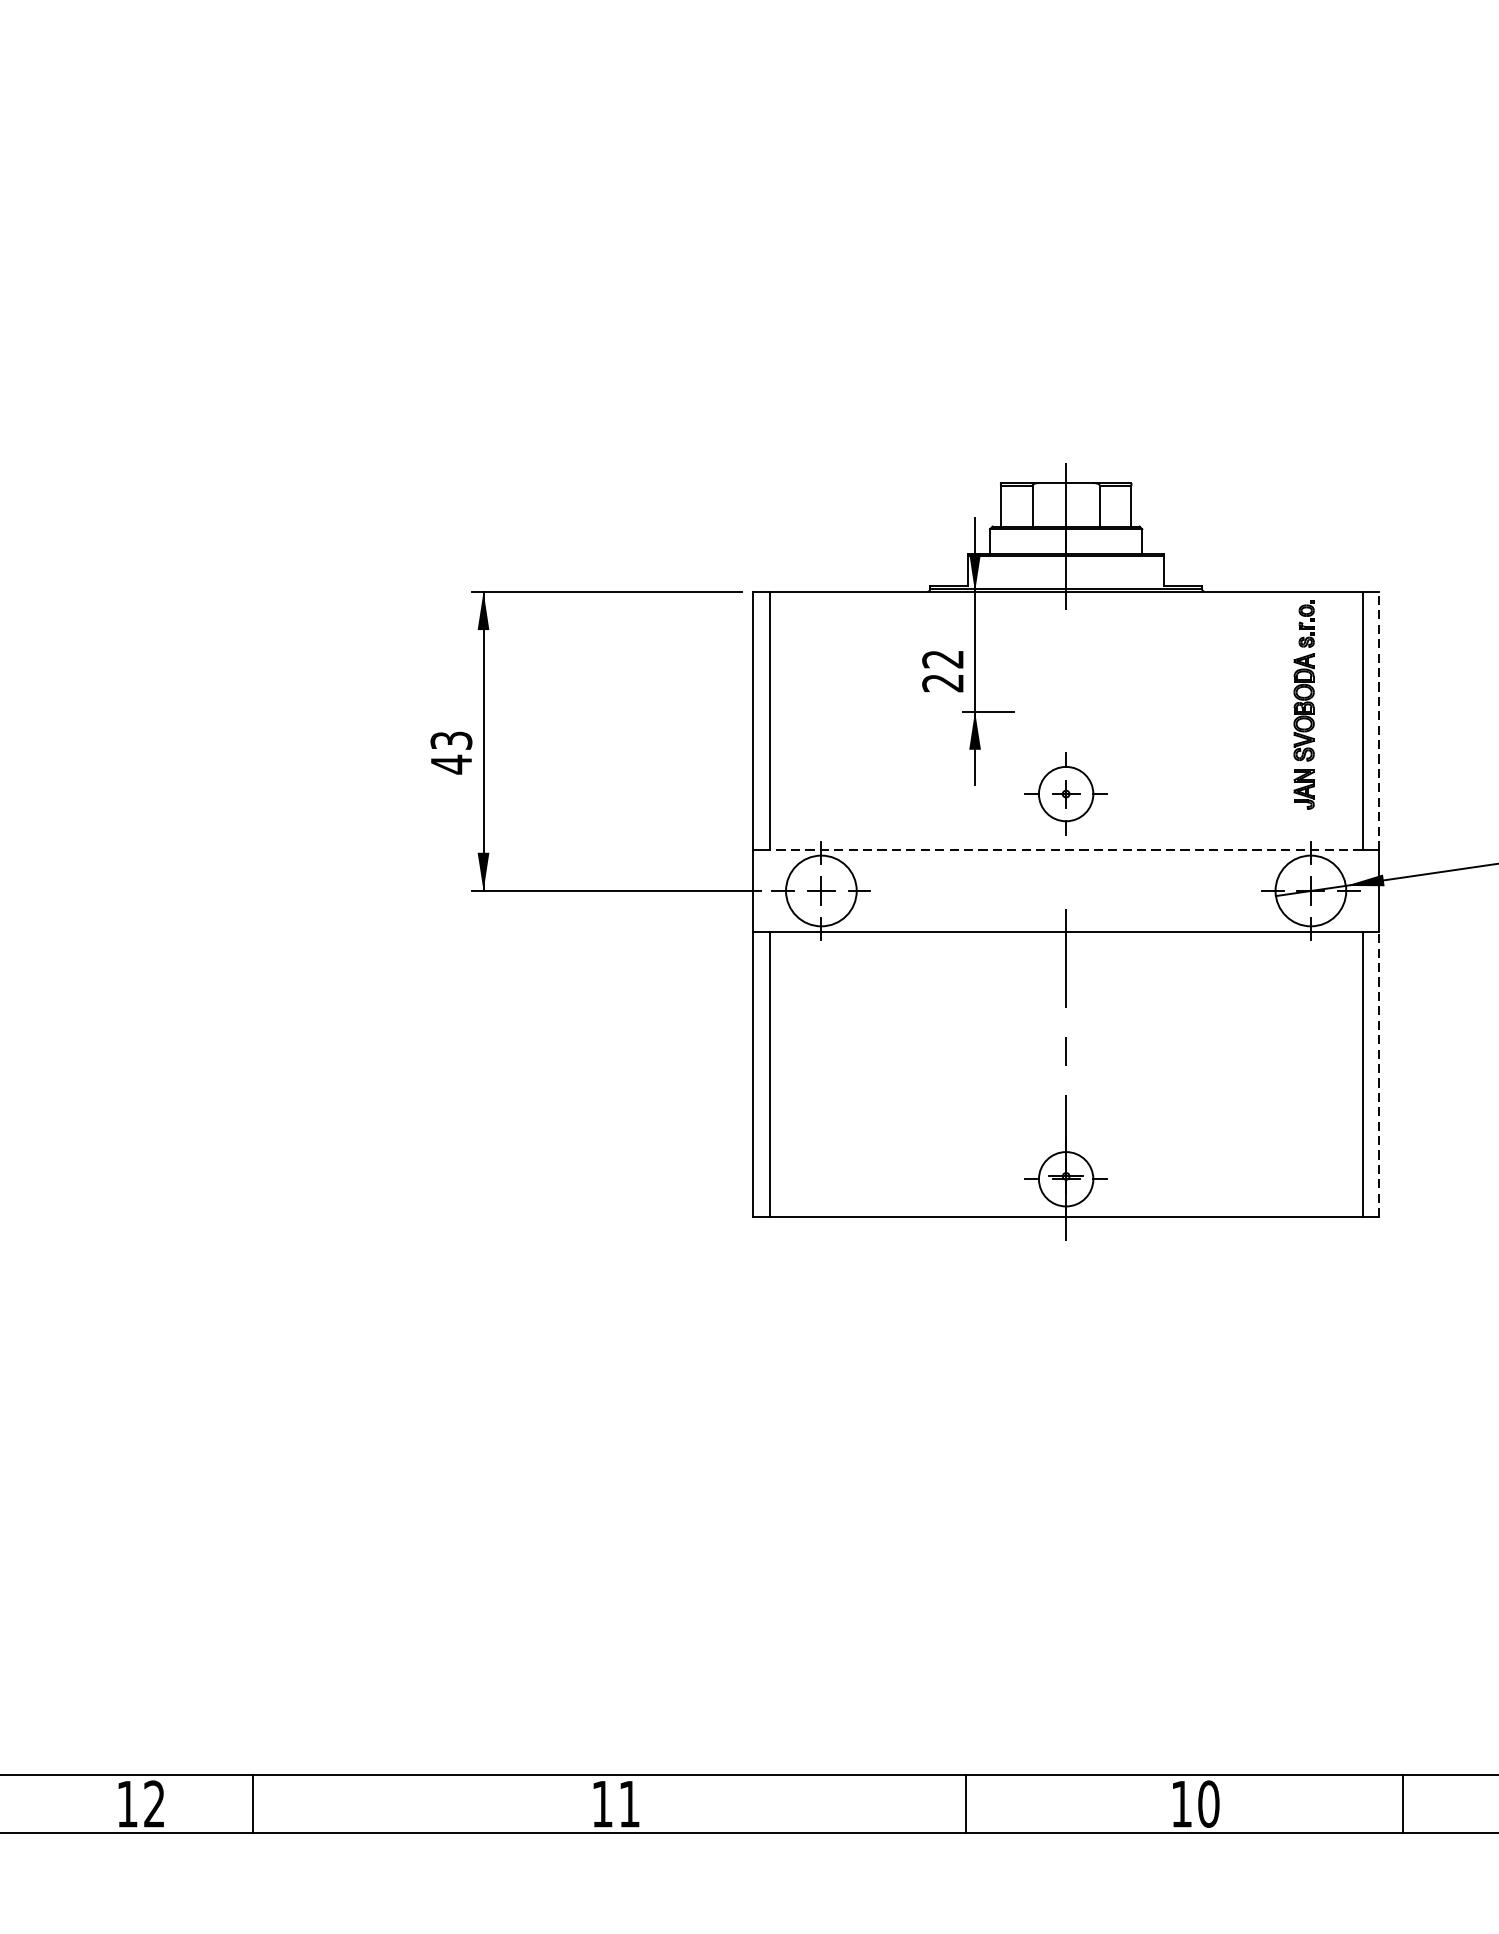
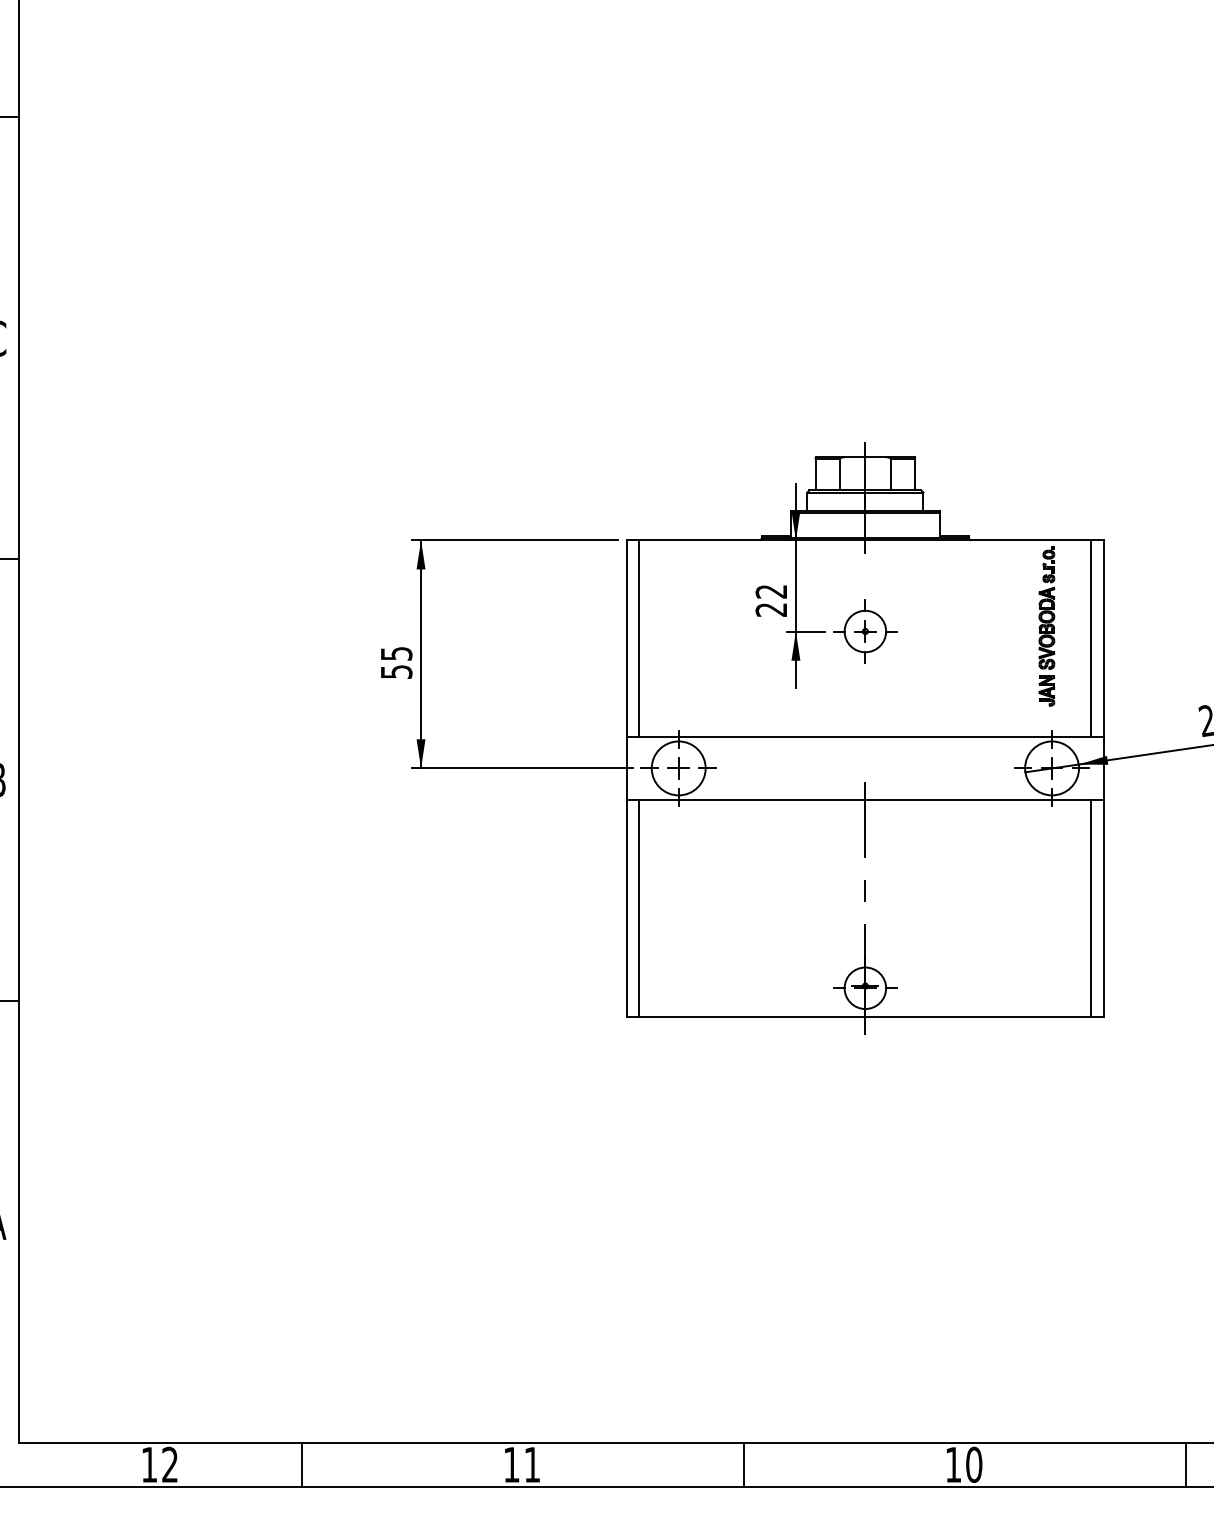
line: (1378, 720) -> (1103, 638), dashed -> solid
text: (451, 753) -> (396, 663), 43 -> 55
part: (1066, 794) -> (865, 631), moved
line: (1064, 850) -> (864, 737), dashed -> solid
line: (1378, 1074) -> (1103, 908), dashed -> solid
line: (252, 1803) -> (301, 1464), moved
line: (965, 1803) -> (743, 1464), moved
line: (1403, 1803) -> (1185, 1464), moved

